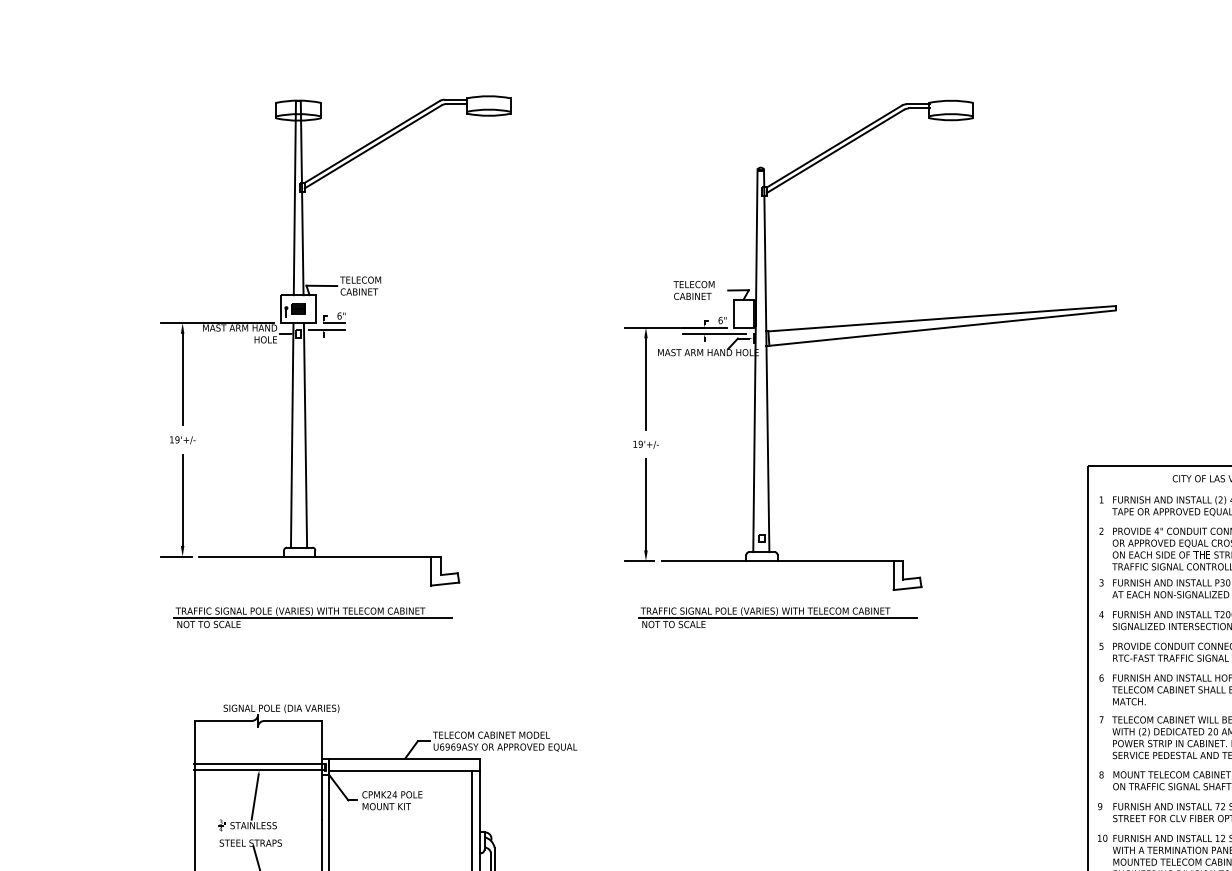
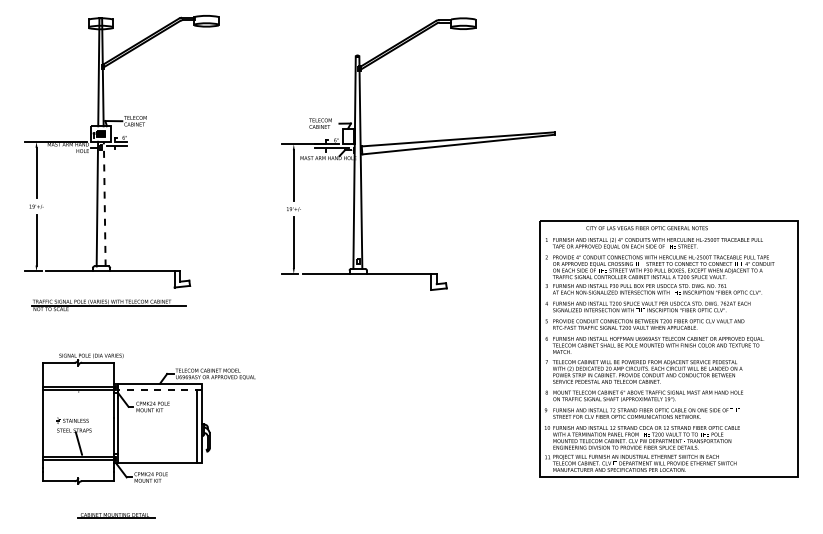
line: (305, 434) -> (104, 203), solid -> dashed
part: (778, 617) -> (367, 305), removed
line: (404, 770) -> (159, 390), solid -> dashed
line: (254, 796) -> (76, 404), removed

